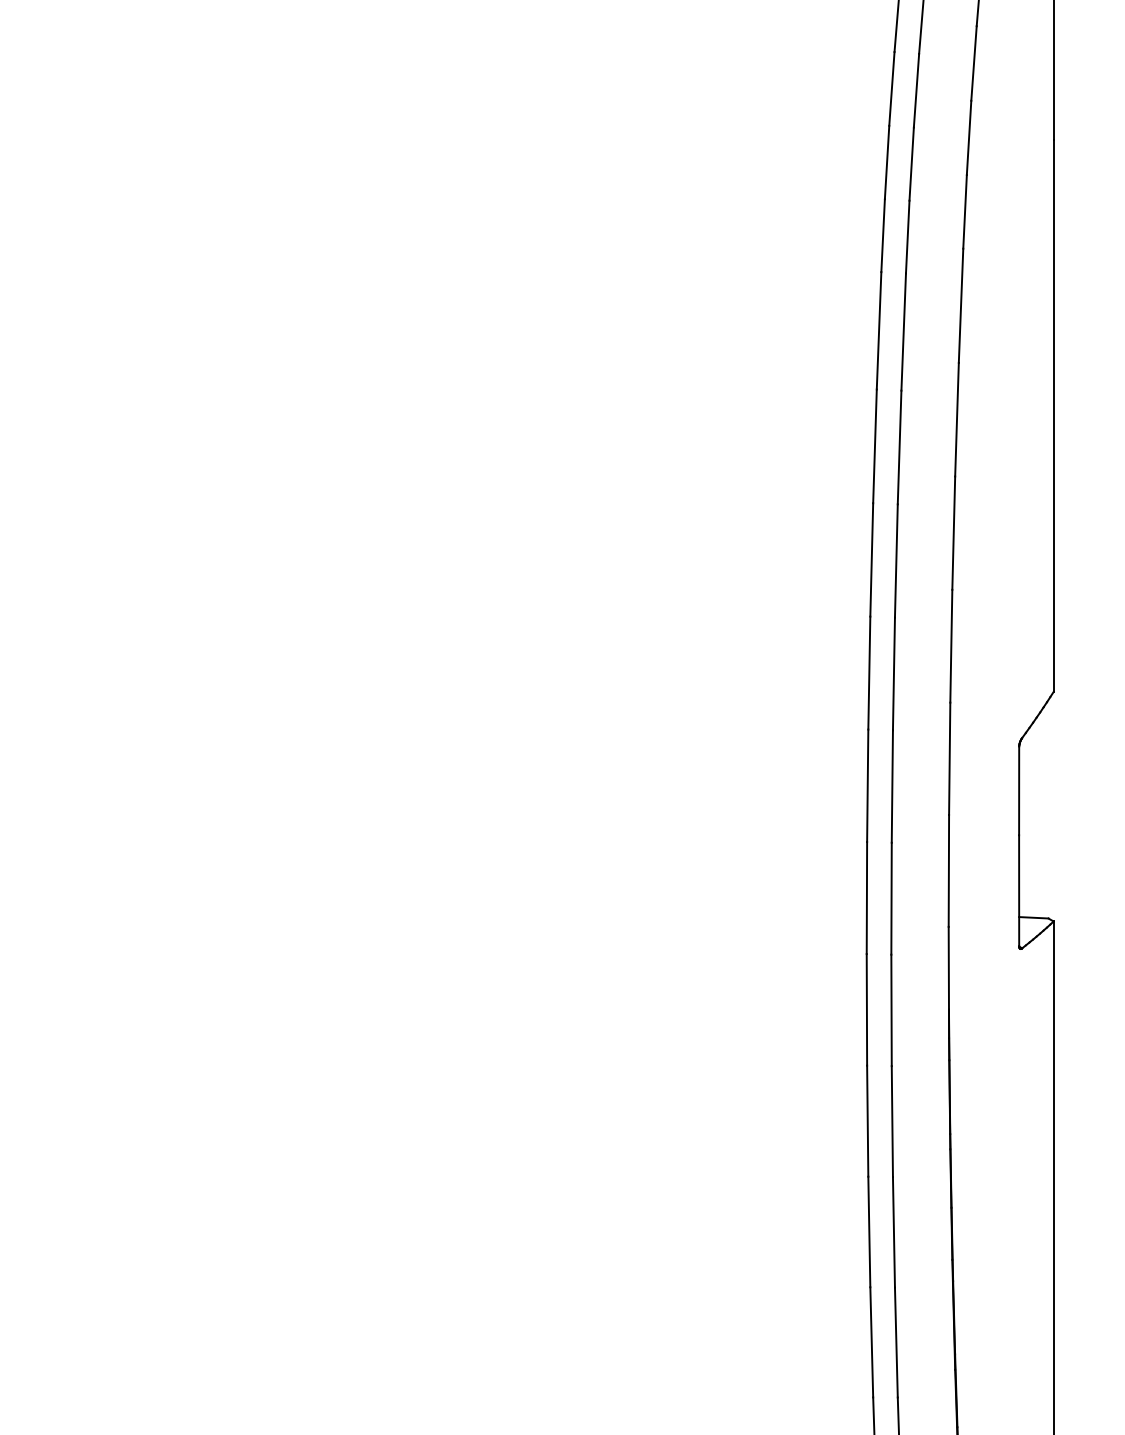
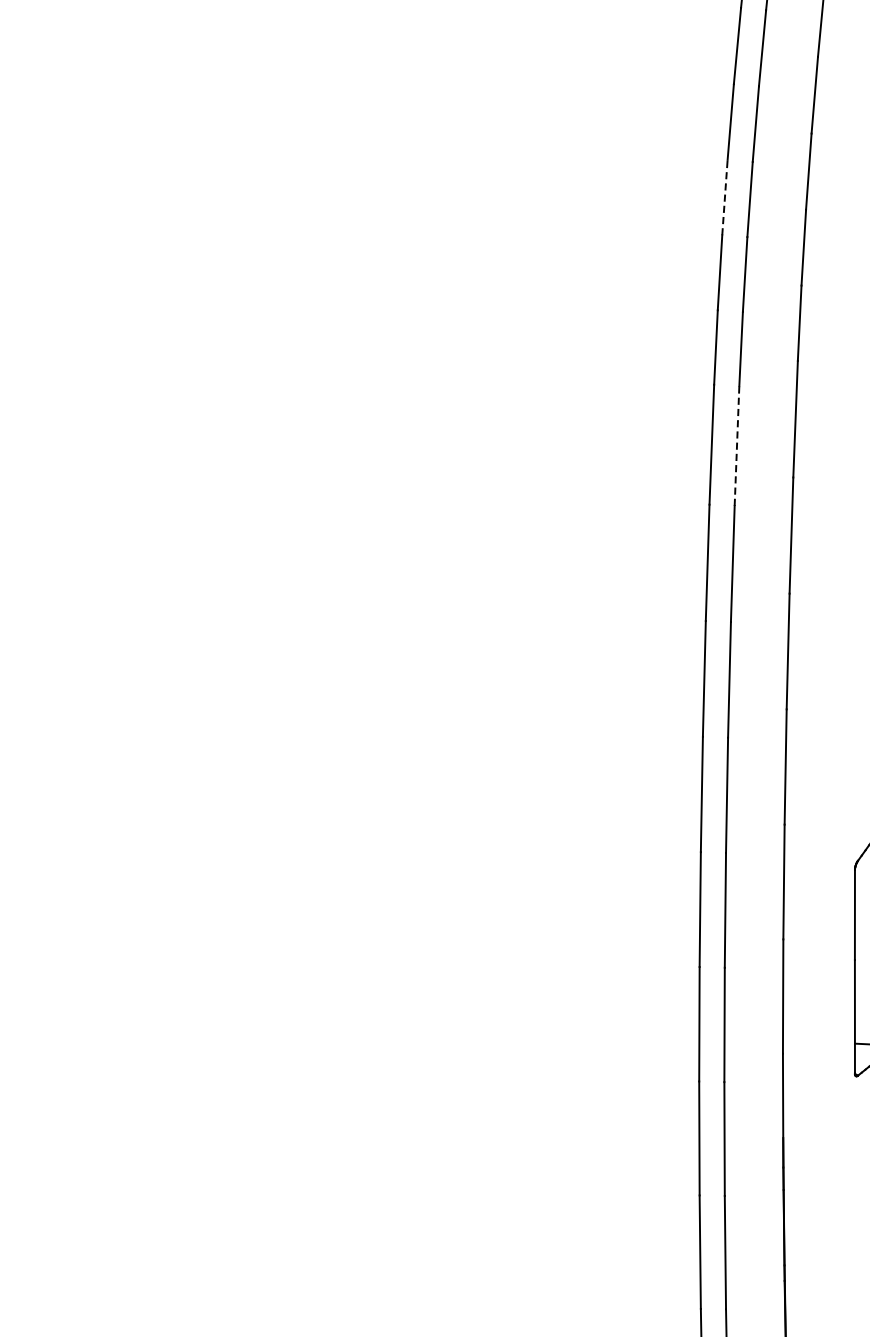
line: (891, 88) -> (724, 197), solid -> dashed
line: (903, 332) -> (736, 446), solid -> dashed

